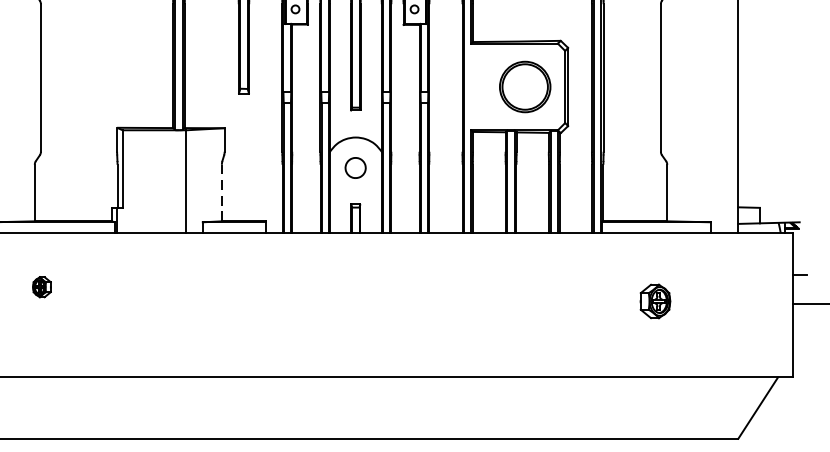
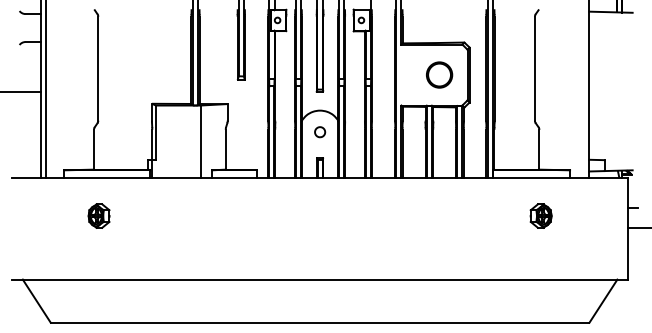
circle: (525, 86) -> (439, 74), size x0.71
part: (356, 168) -> (320, 132), size x0.71
line: (221, 192) -> (225, 149), dashed -> solid
part: (41, 286) -> (98, 215), size x1.67
part: (654, 300) -> (540, 215), moved

